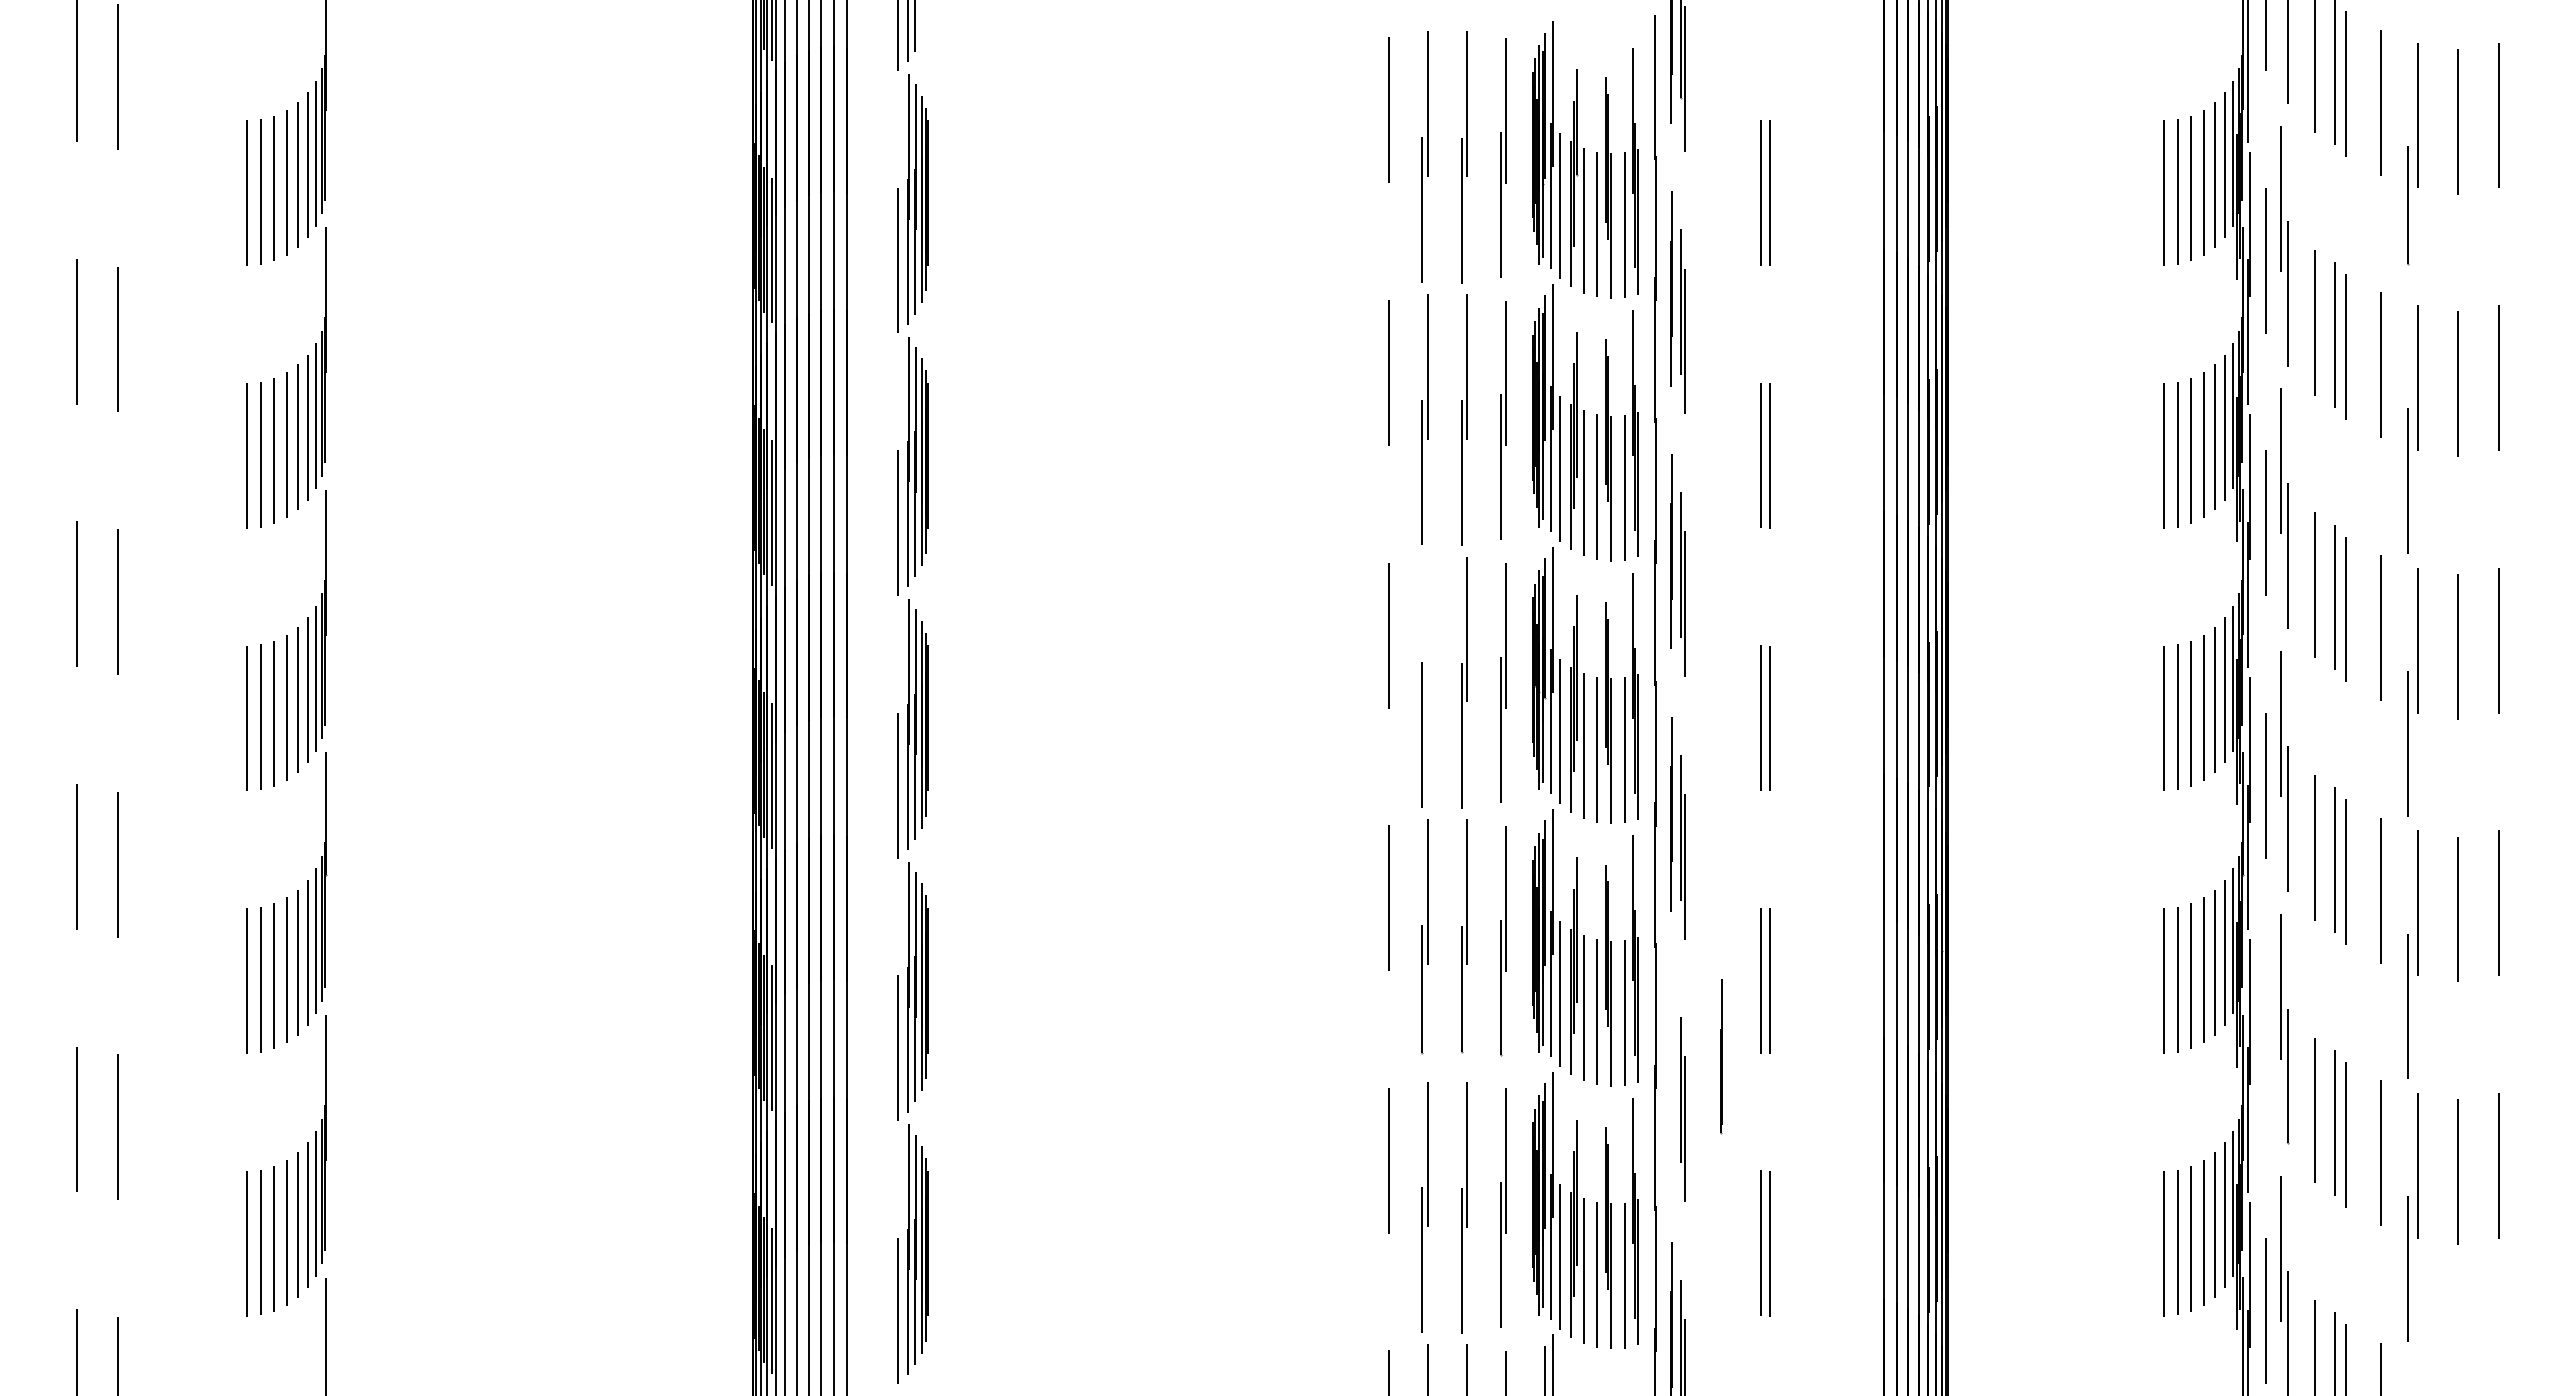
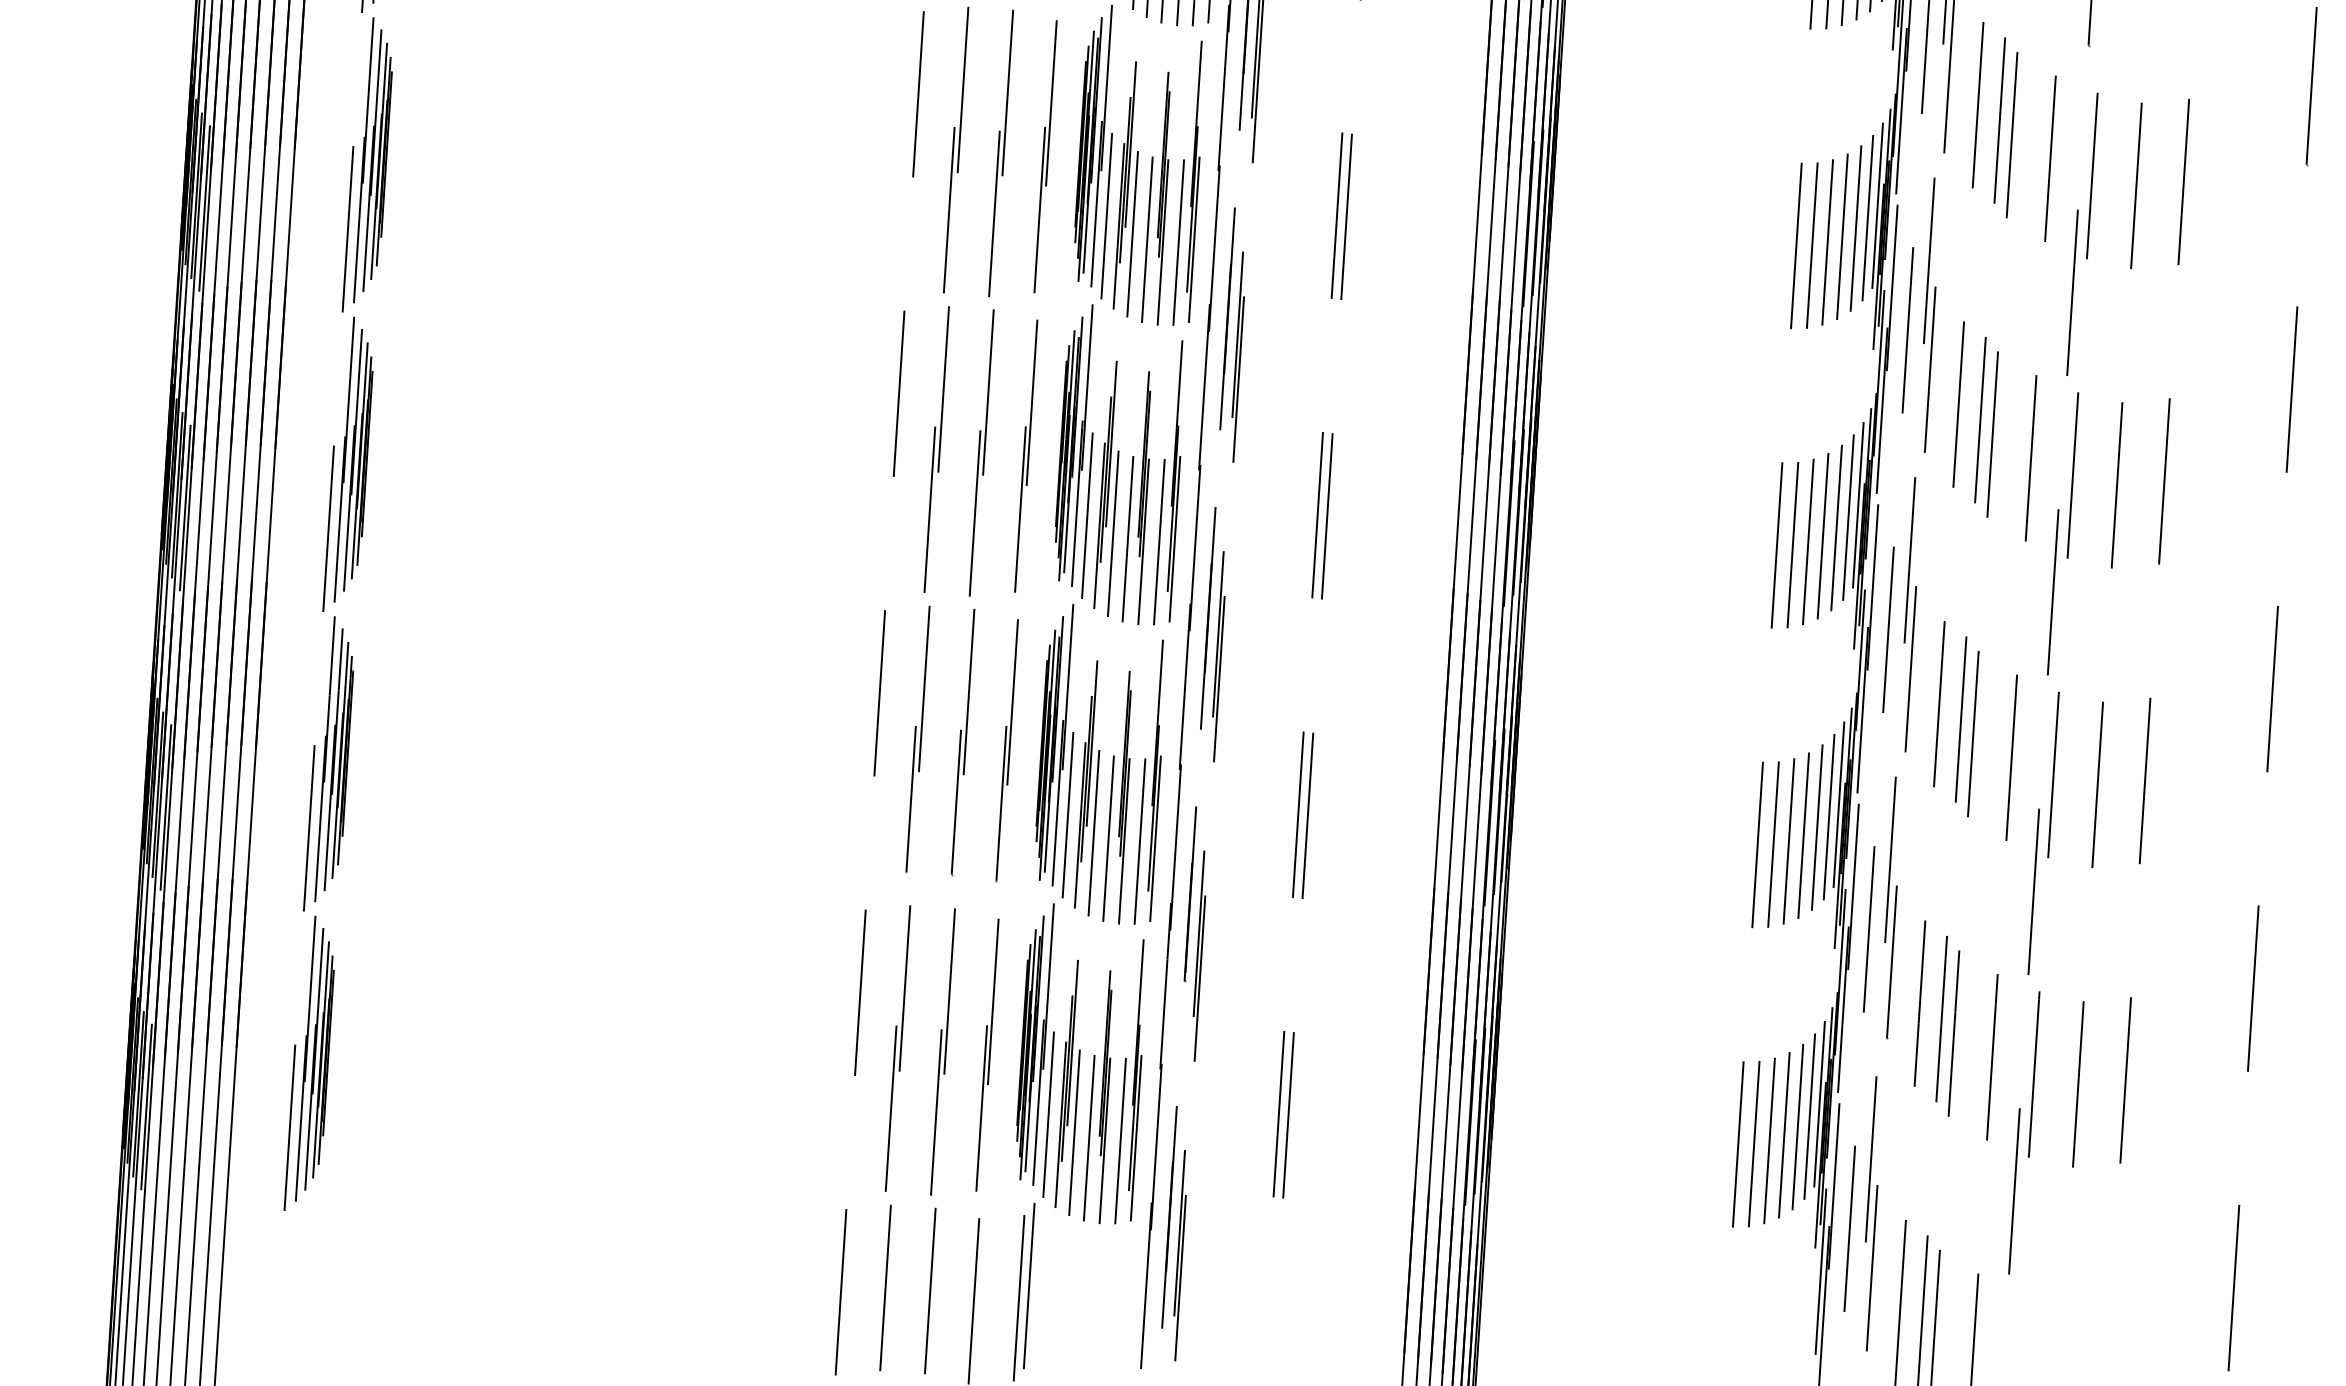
line: (1427, 629) -> (943, 389), added
line: (2266, 1048) -> (1869, 929), added
line: (1721, 1056) -> (1190, 894), moved

